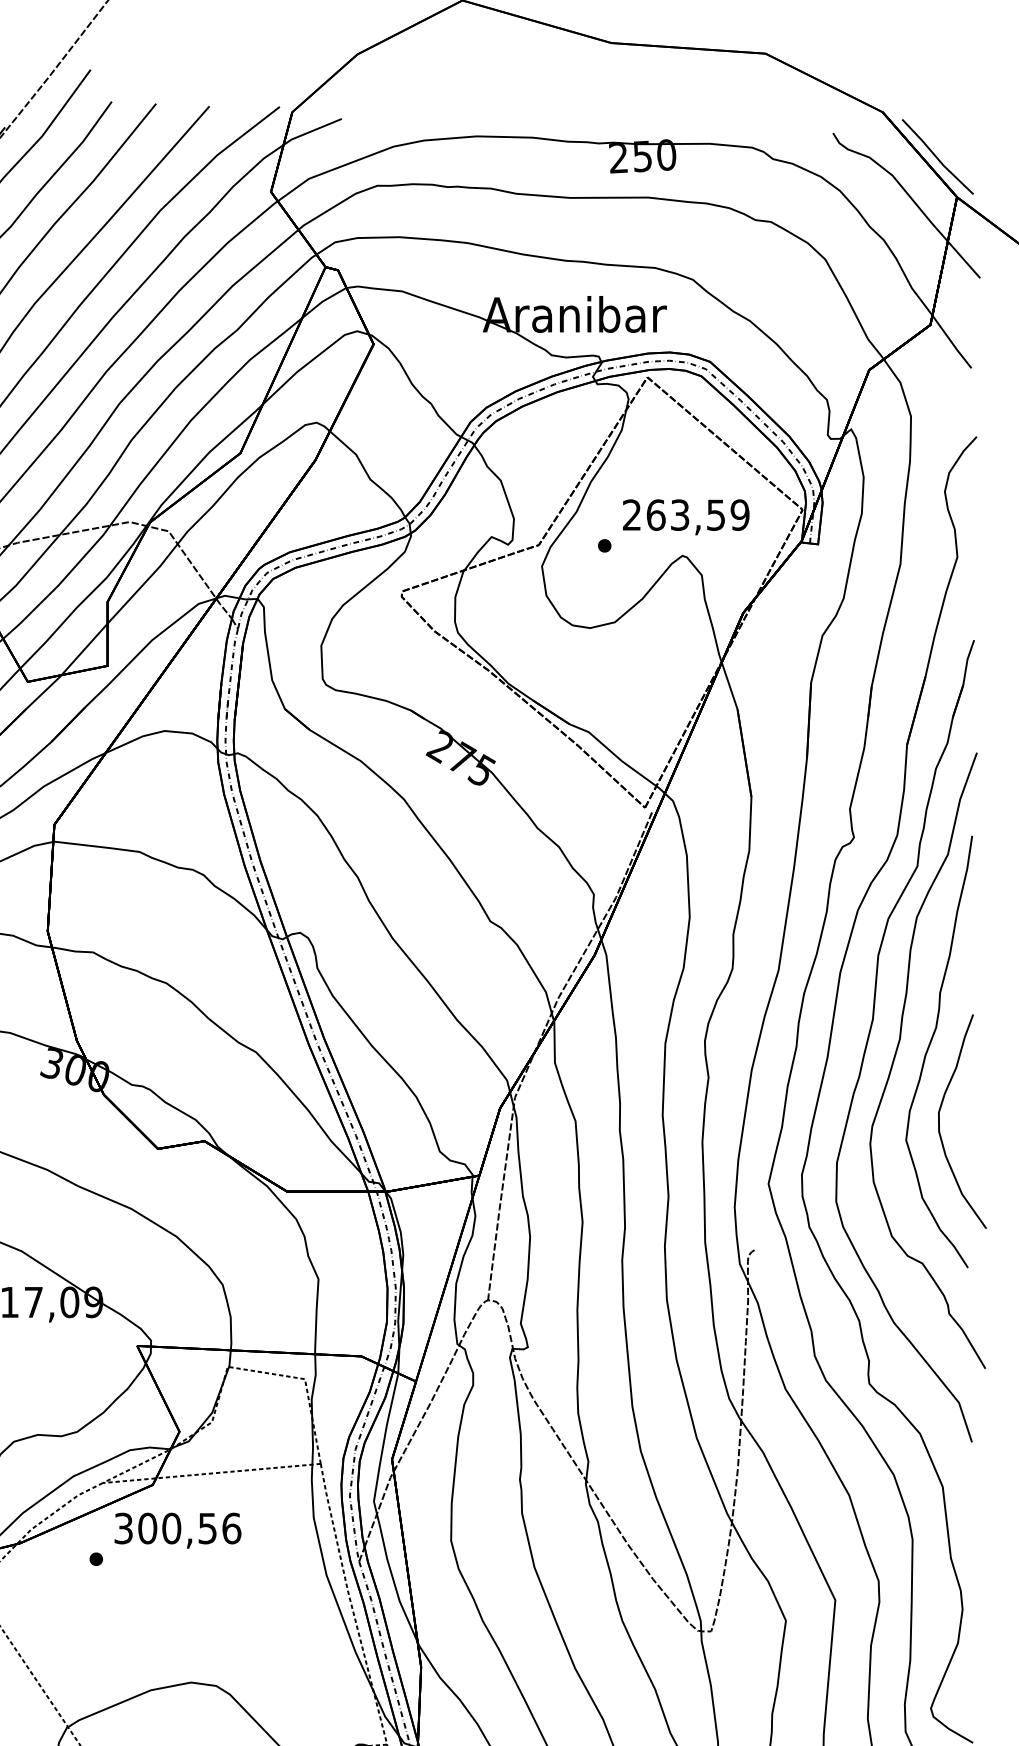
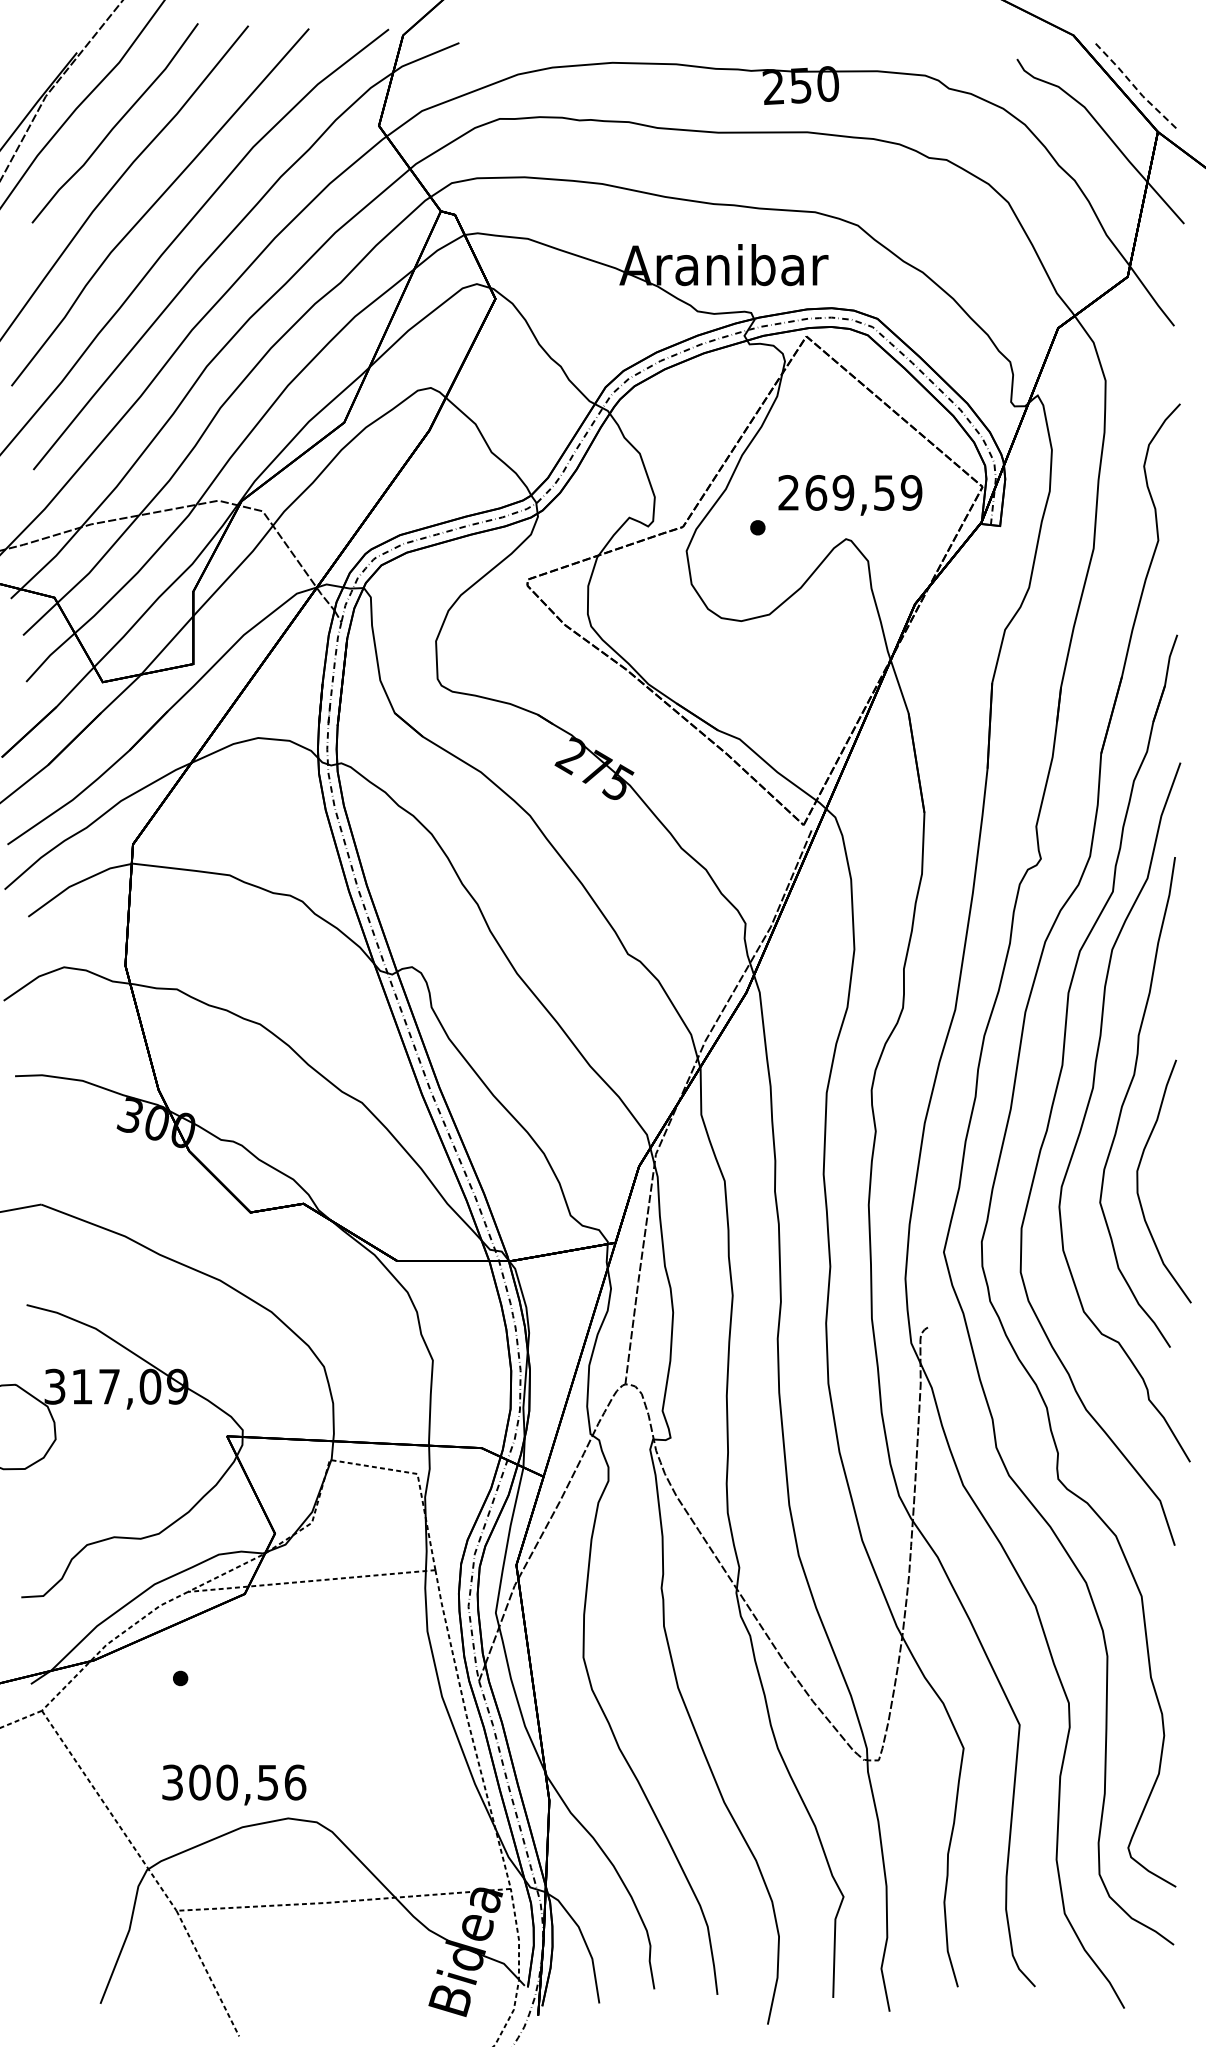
line: (937, 158) -> (1135, 87), solid -> dashed
text: (680, 514) -> (843, 492), 263,59 -> 269,59
text: (178, 1530) -> (234, 1784), moved

